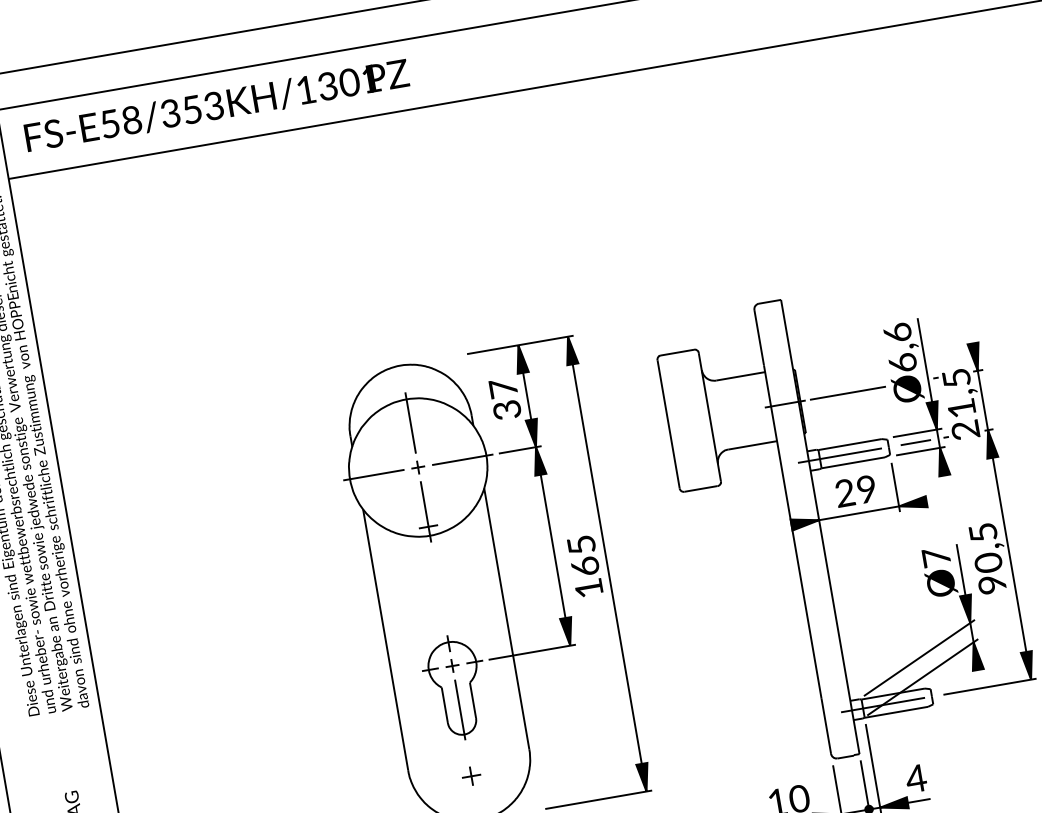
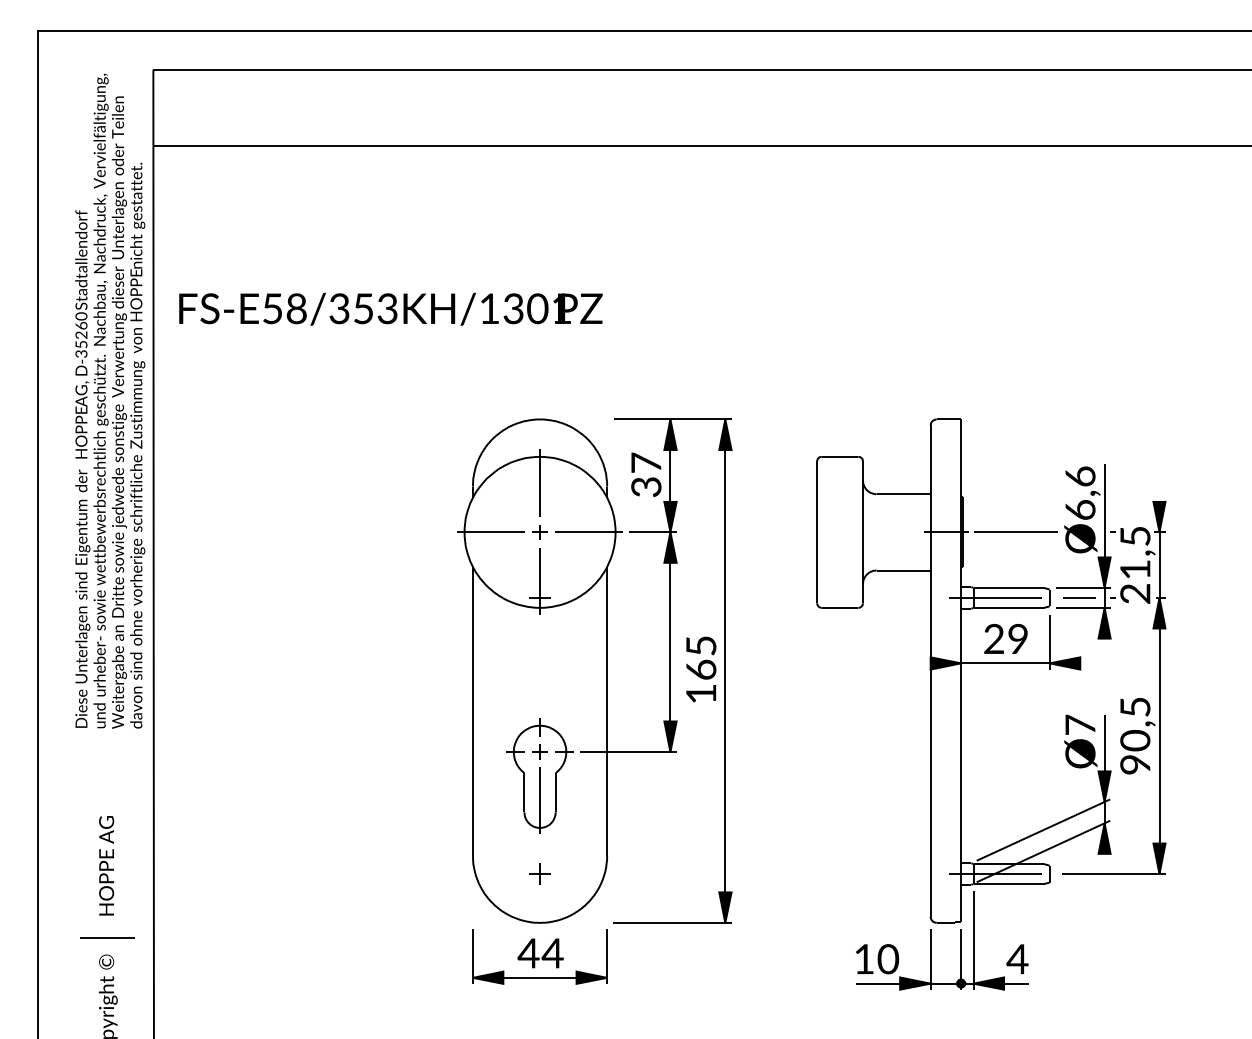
text: (216, 105) -> (390, 308), moved

